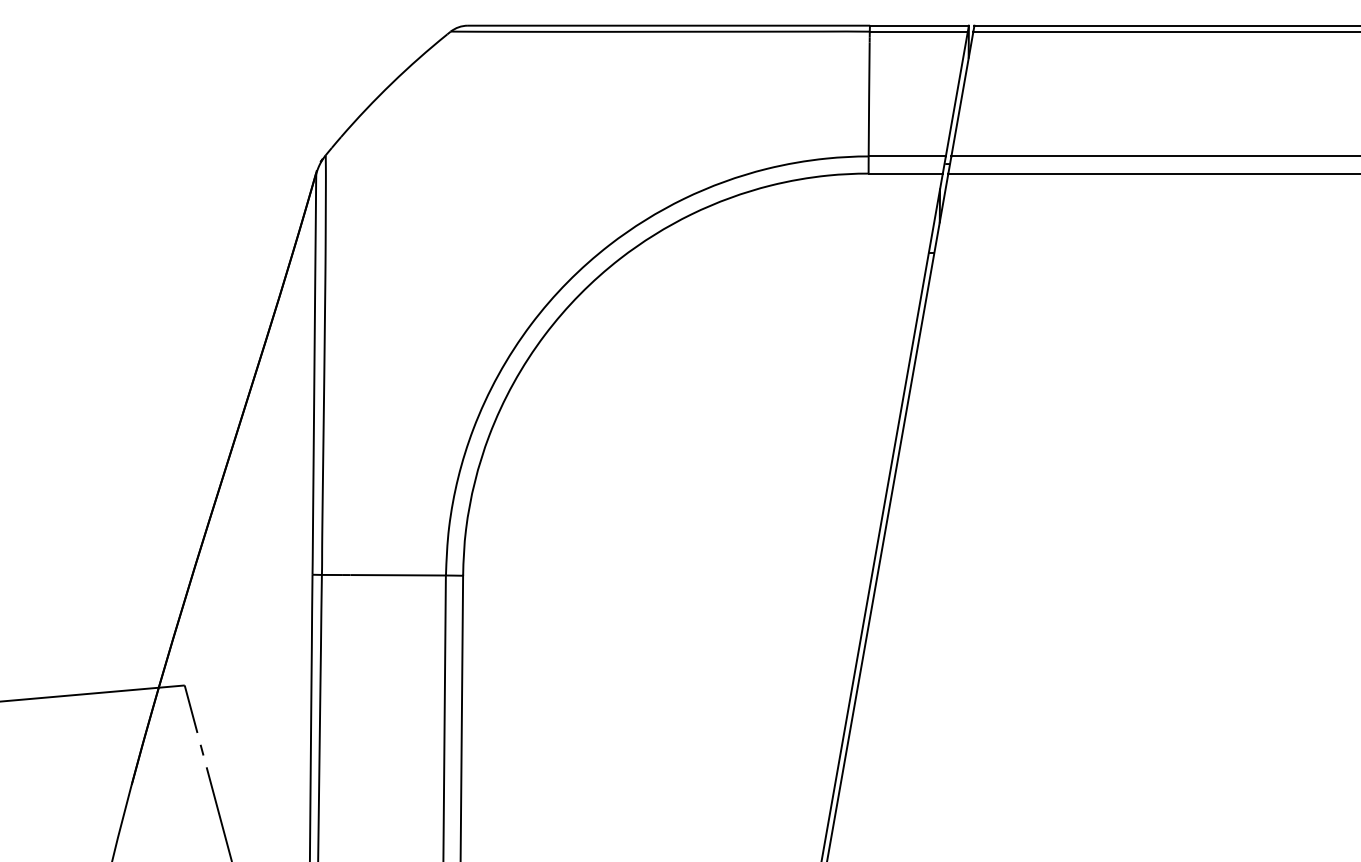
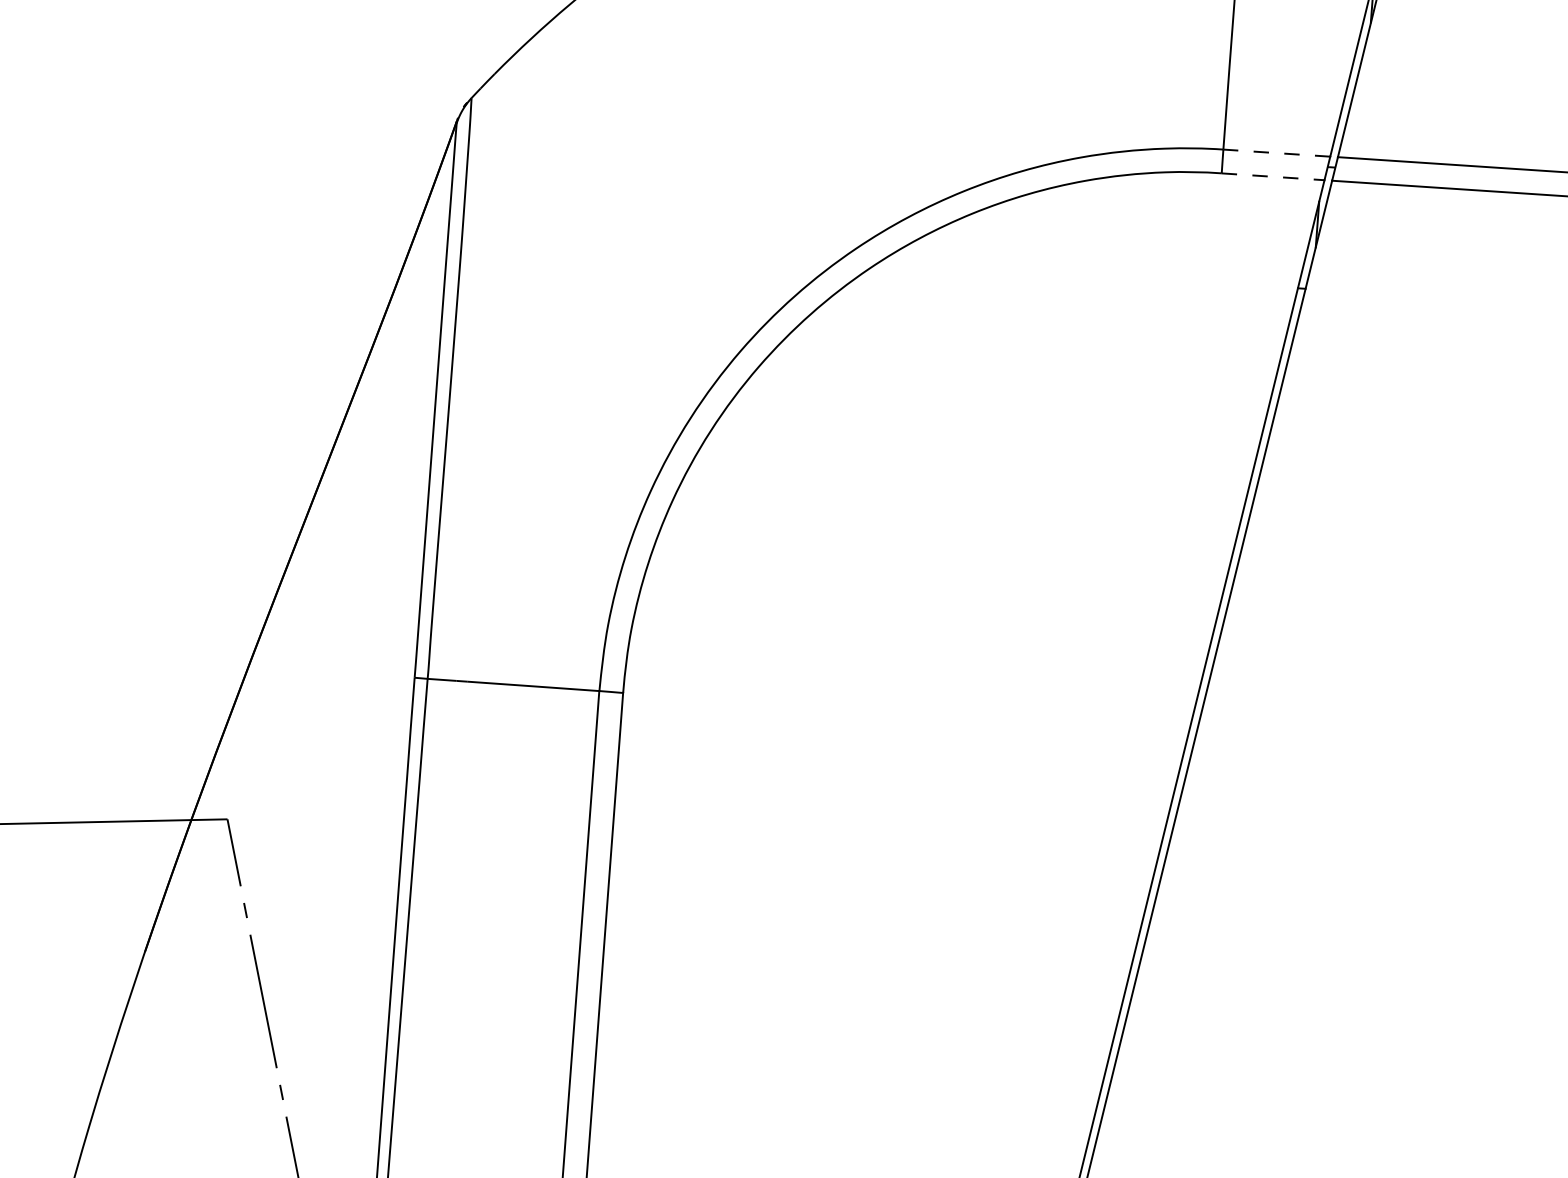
line: (907, 156) -> (1277, 153), solid -> dashed
line: (906, 173) -> (1274, 176), solid -> dashed

